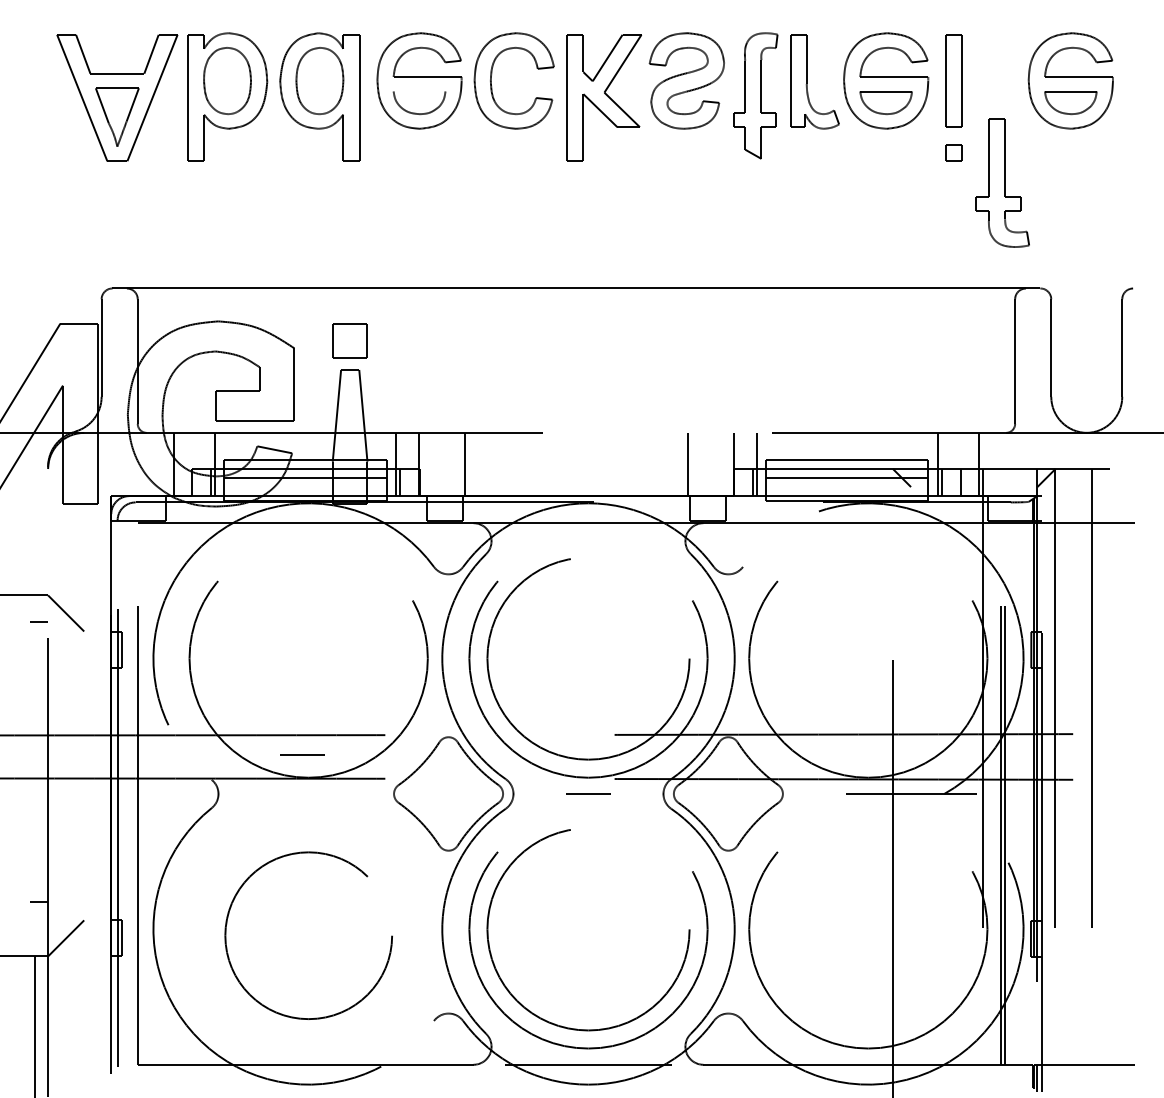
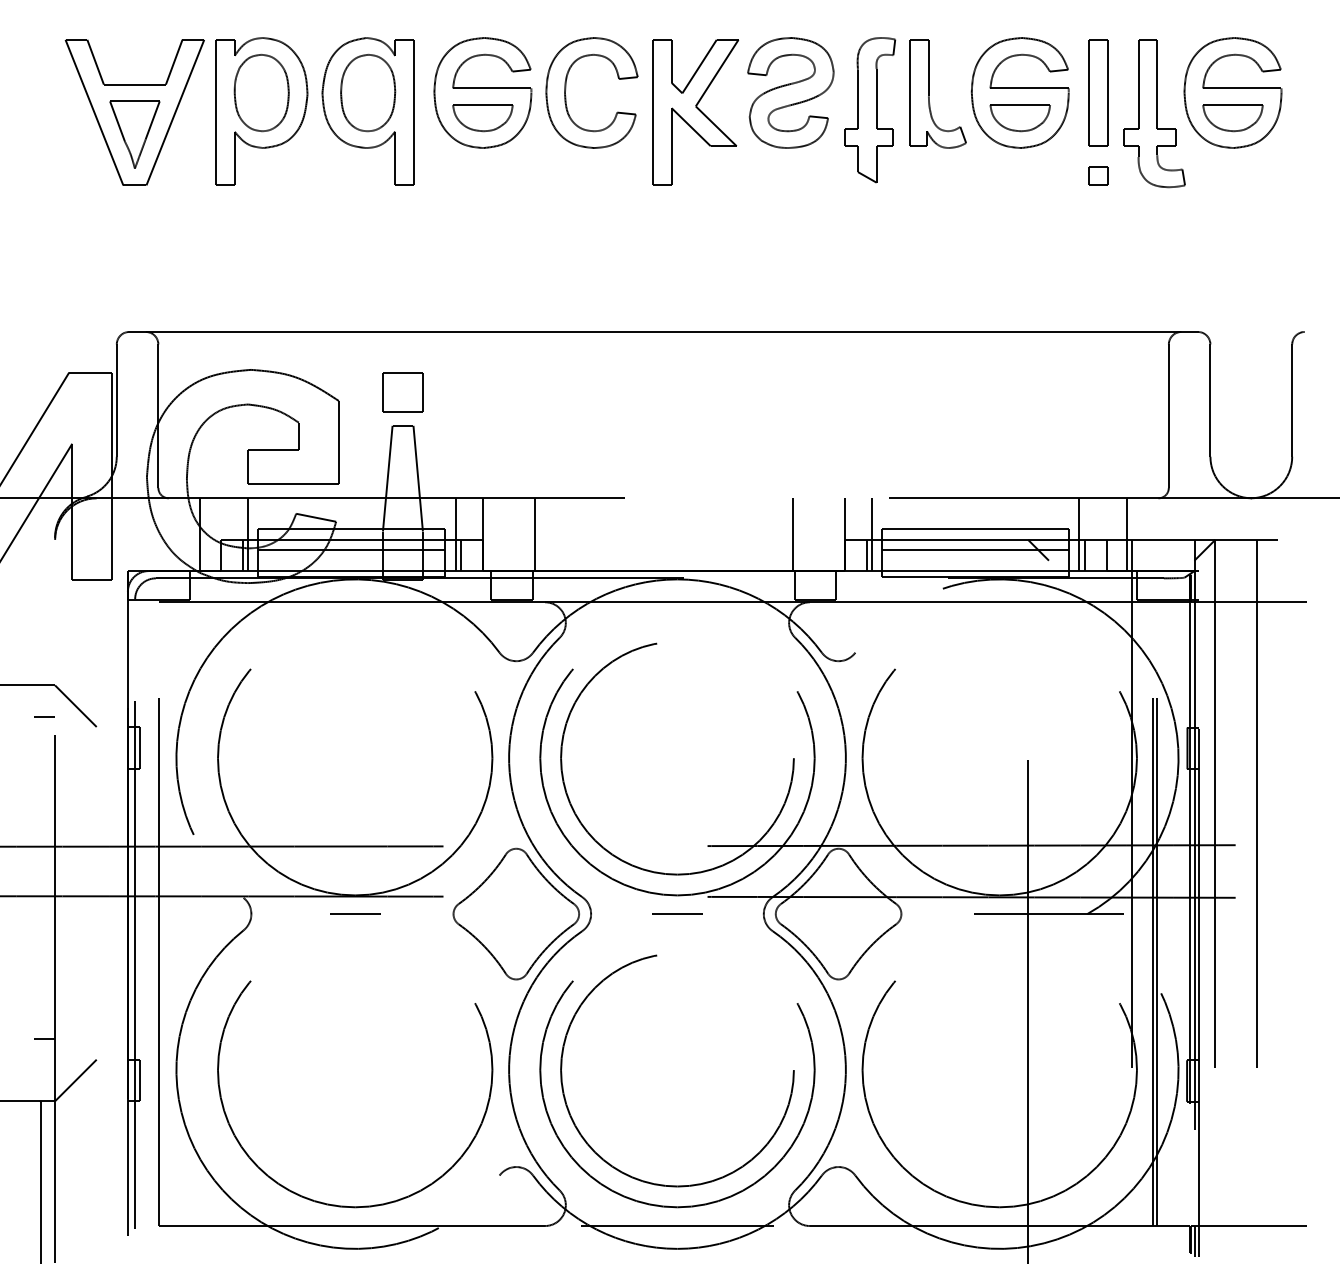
line: (419, 91) -> (482, 105), added
part: (1002, 183) -> (1154, 113), moved
line: (302, 754) -> (355, 913), moved
circle: (308, 950) -> (355, 1094), size x1.43

